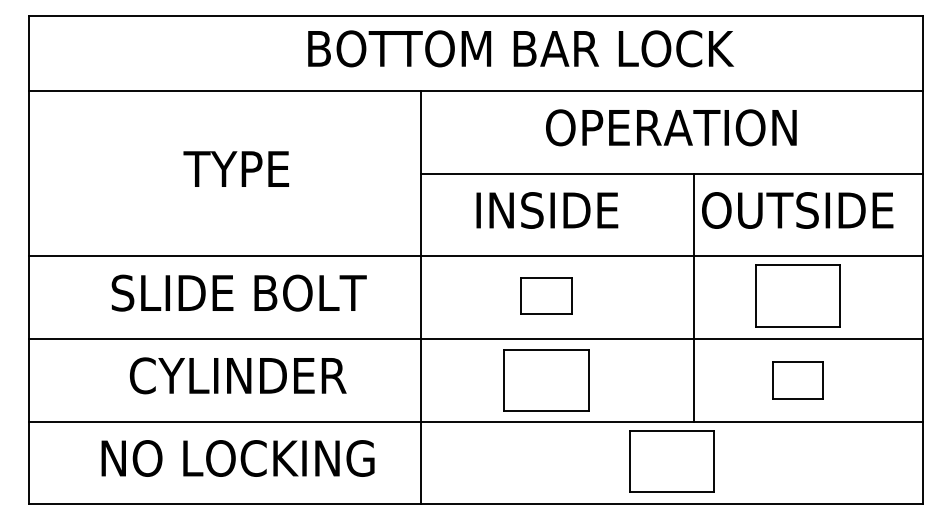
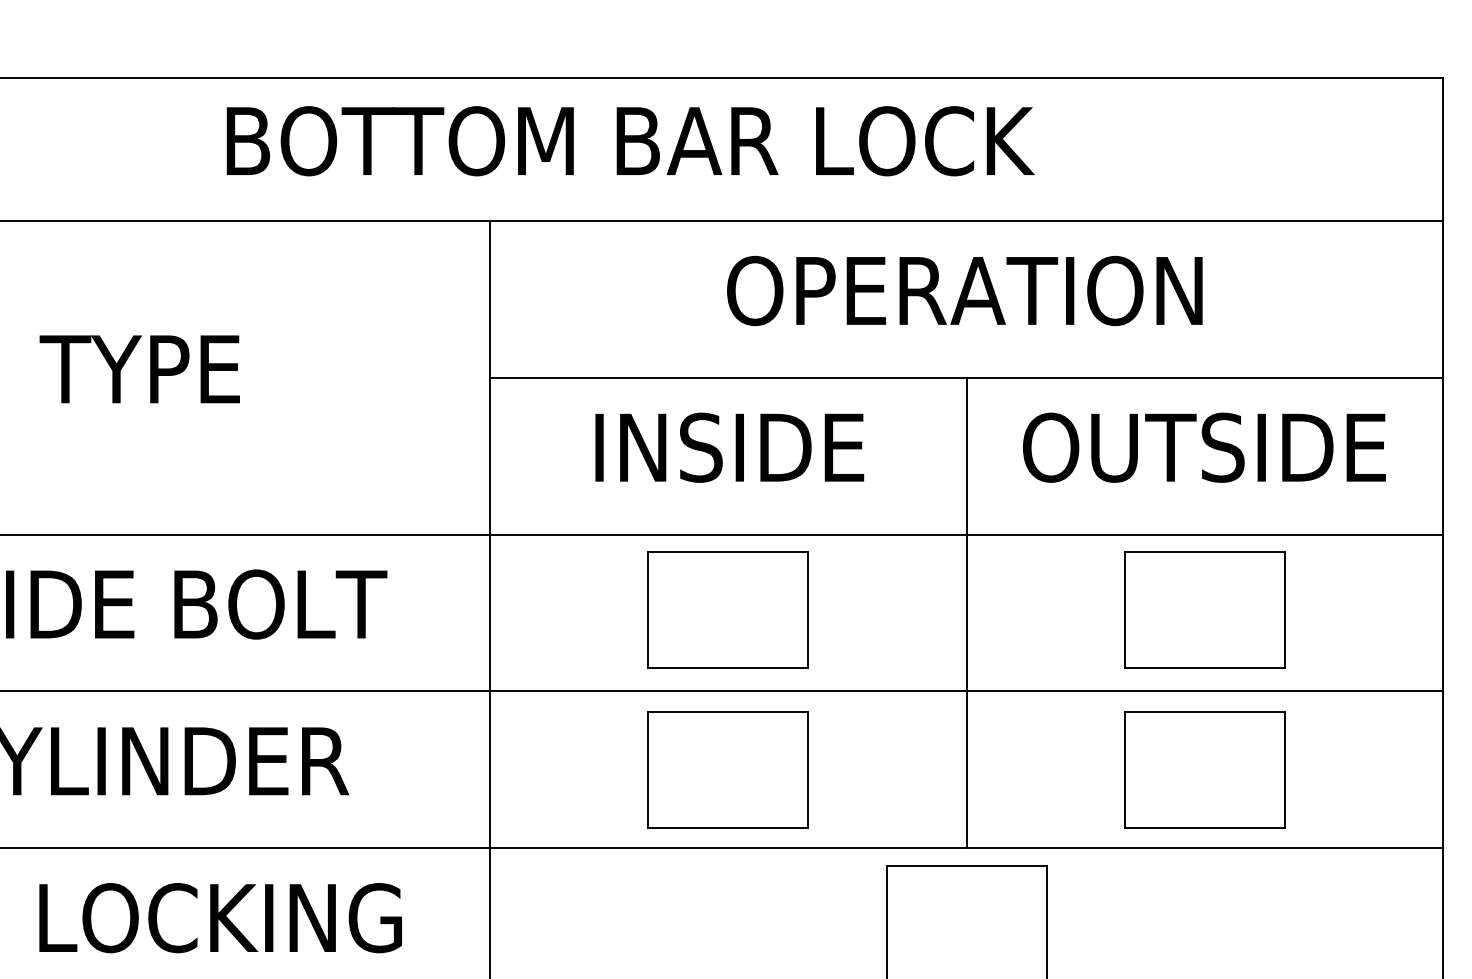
text: (520, 48) -> (629, 140), moved
part: (546, 295) -> (728, 608), size x1.67
line: (694, 297) -> (967, 612), moved
part: (797, 380) -> (1204, 770), size x1.67

